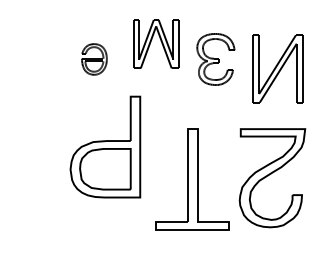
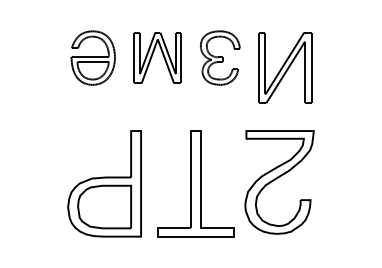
part: (155, 43) -> (157, 57), moved
part: (93, 58) -> (92, 57), size x1.67
part: (105, 146) -> (104, 183), moved

